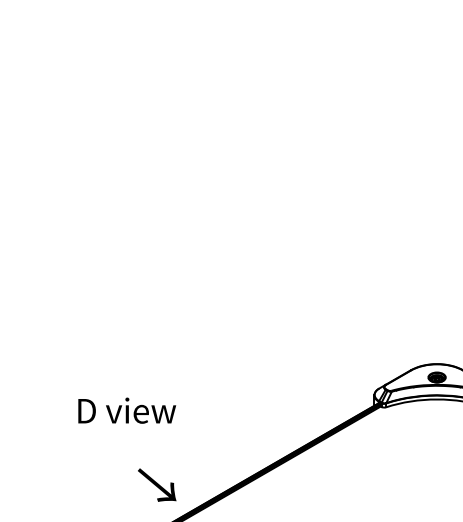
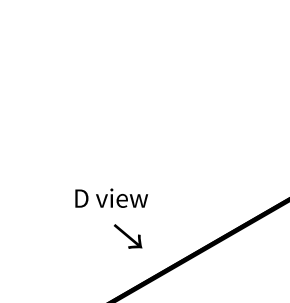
text: (157, 484) -> (128, 236), moved

